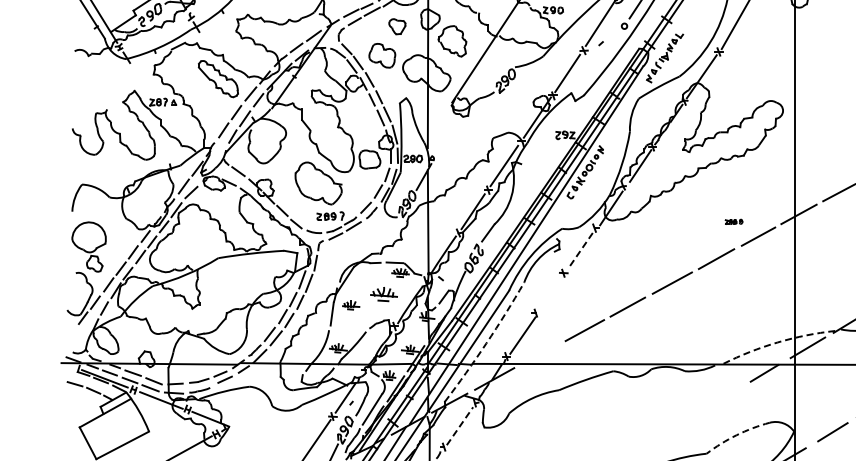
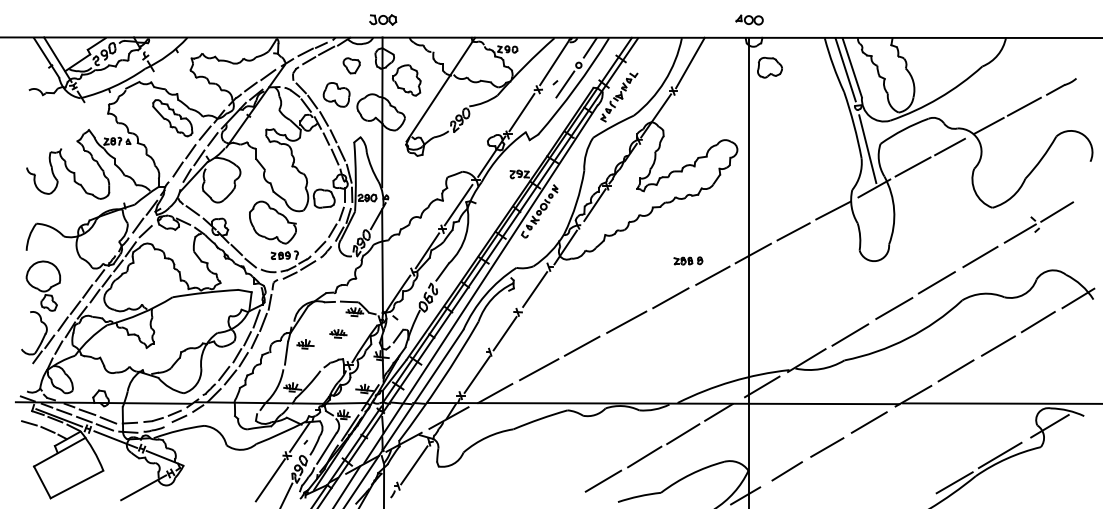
part: (815, 28) -> (769, 67), added
line: (611, 45) -> (565, 84), added
part: (734, 221) -> (688, 260), size x1.67
line: (580, 250) -> (534, 289), dashed -> solid
part: (384, 294) -> (338, 333), size x0.62
line: (550, 294) -> (504, 333), added
arc: (778, 342) -> (732, 381), dashed -> solid
arc: (486, 343) -> (440, 382), dashed -> solid
line: (541, 354) -> (495, 393), added
line: (729, 395) -> (683, 434), added
line: (690, 417) -> (644, 456), added
line: (460, 425) -> (414, 464), dashed -> solid
arc: (737, 435) -> (691, 474), dashed -> solid
line: (649, 441) -> (603, 480), added

